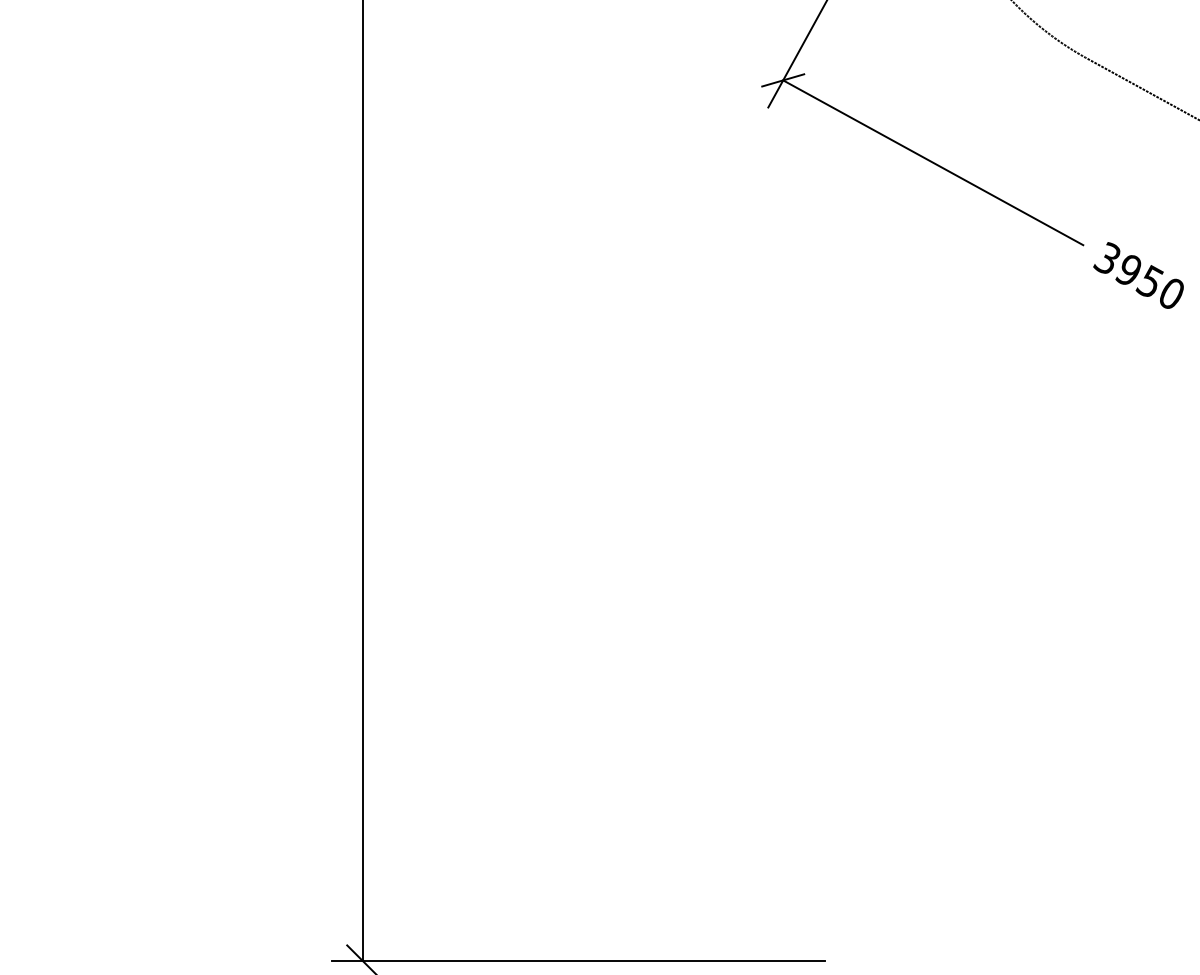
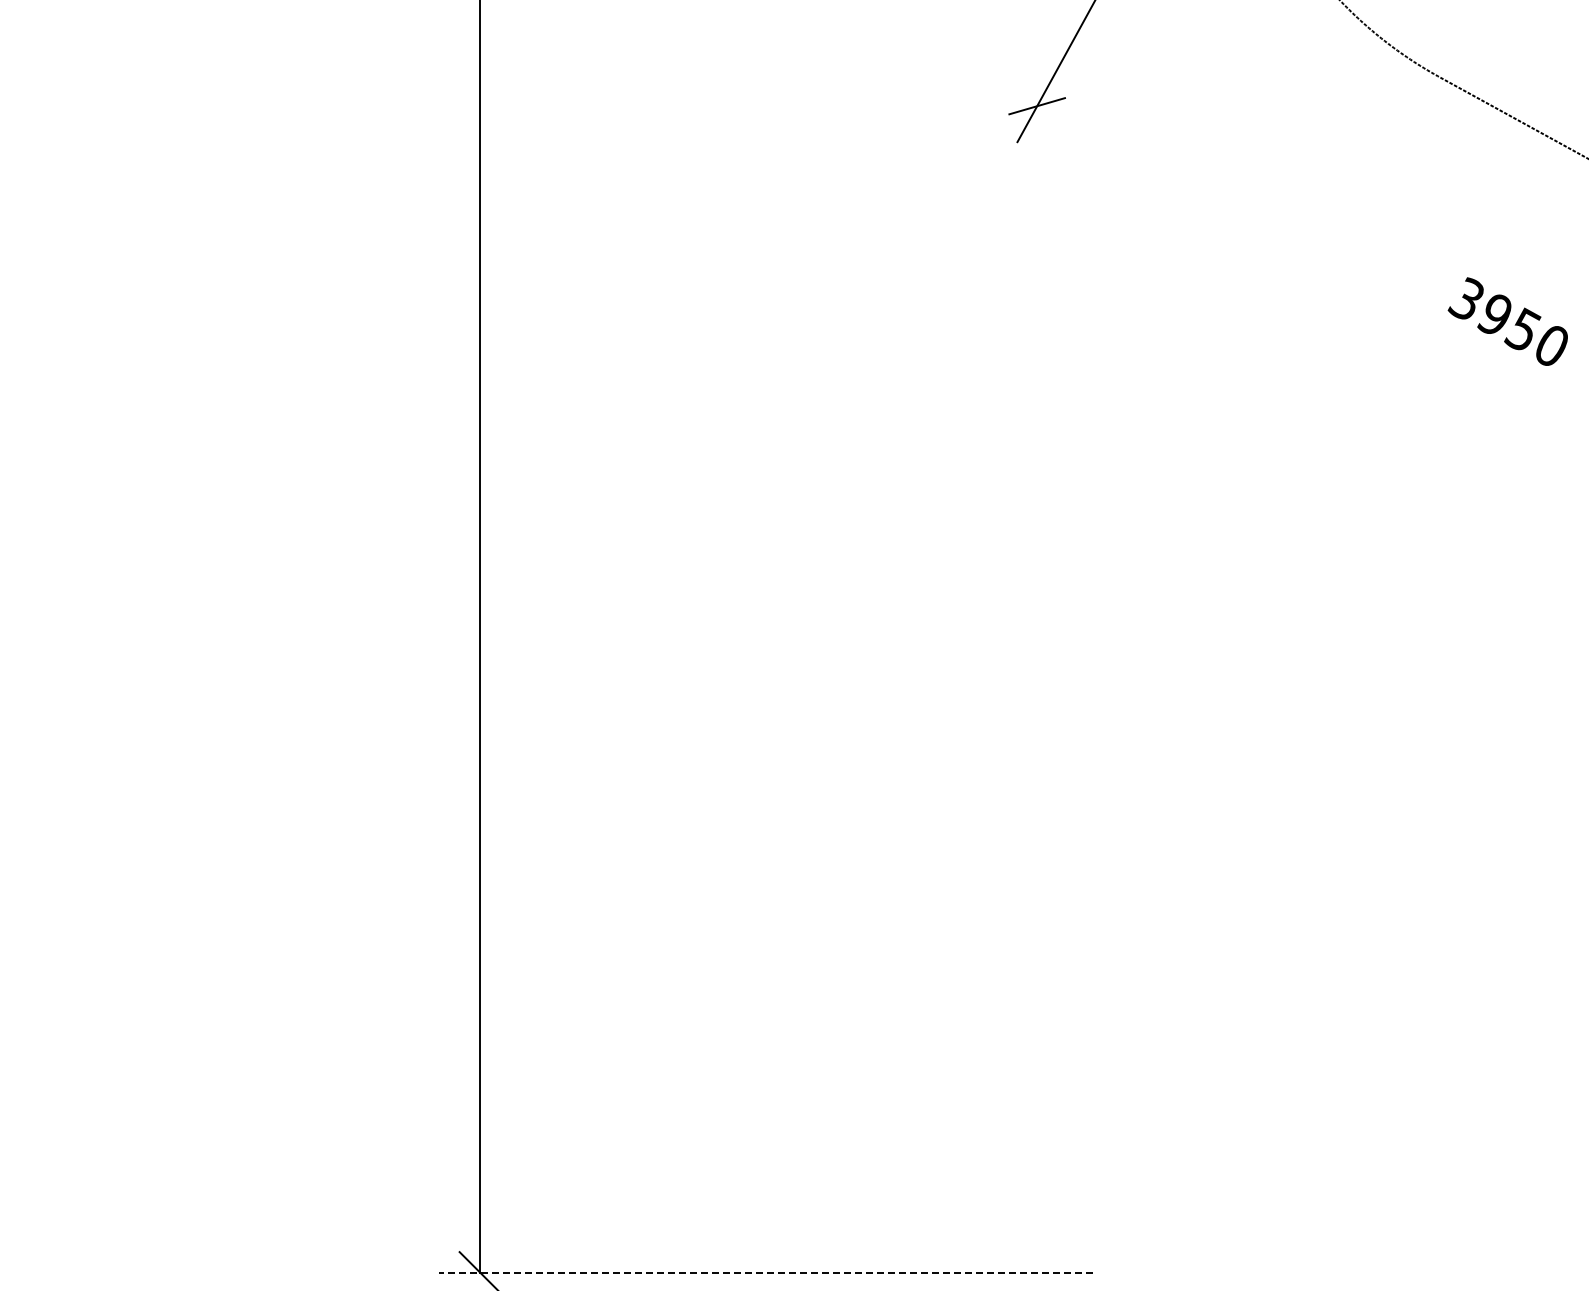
line: (932, 162) -> (1235, 215), removed
text: (1138, 275) -> (1507, 321), moved
line: (578, 960) -> (765, 1272), solid -> dashed

